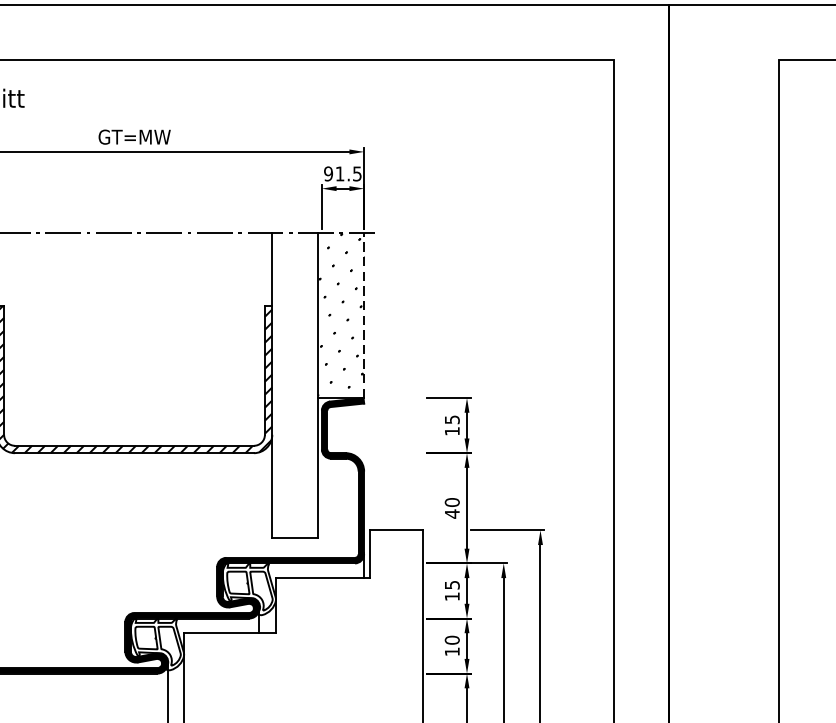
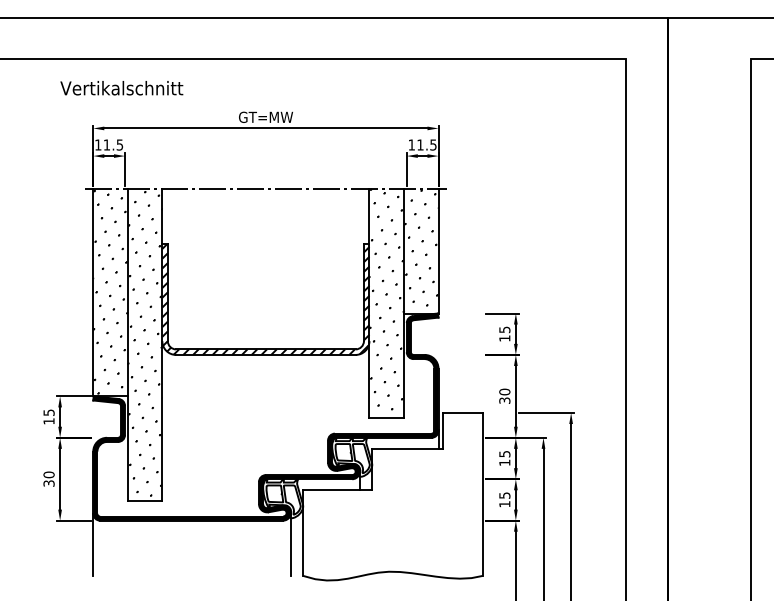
text: (328, 173) -> (411, 144), 91.5 -> 11.5
line: (364, 314) -> (438, 250), dashed -> solid
hatch: (294, 384) -> (386, 303), added
text: (451, 513) -> (504, 400), 40 -> 30
text: (451, 640) -> (504, 495), 10 -> 15

